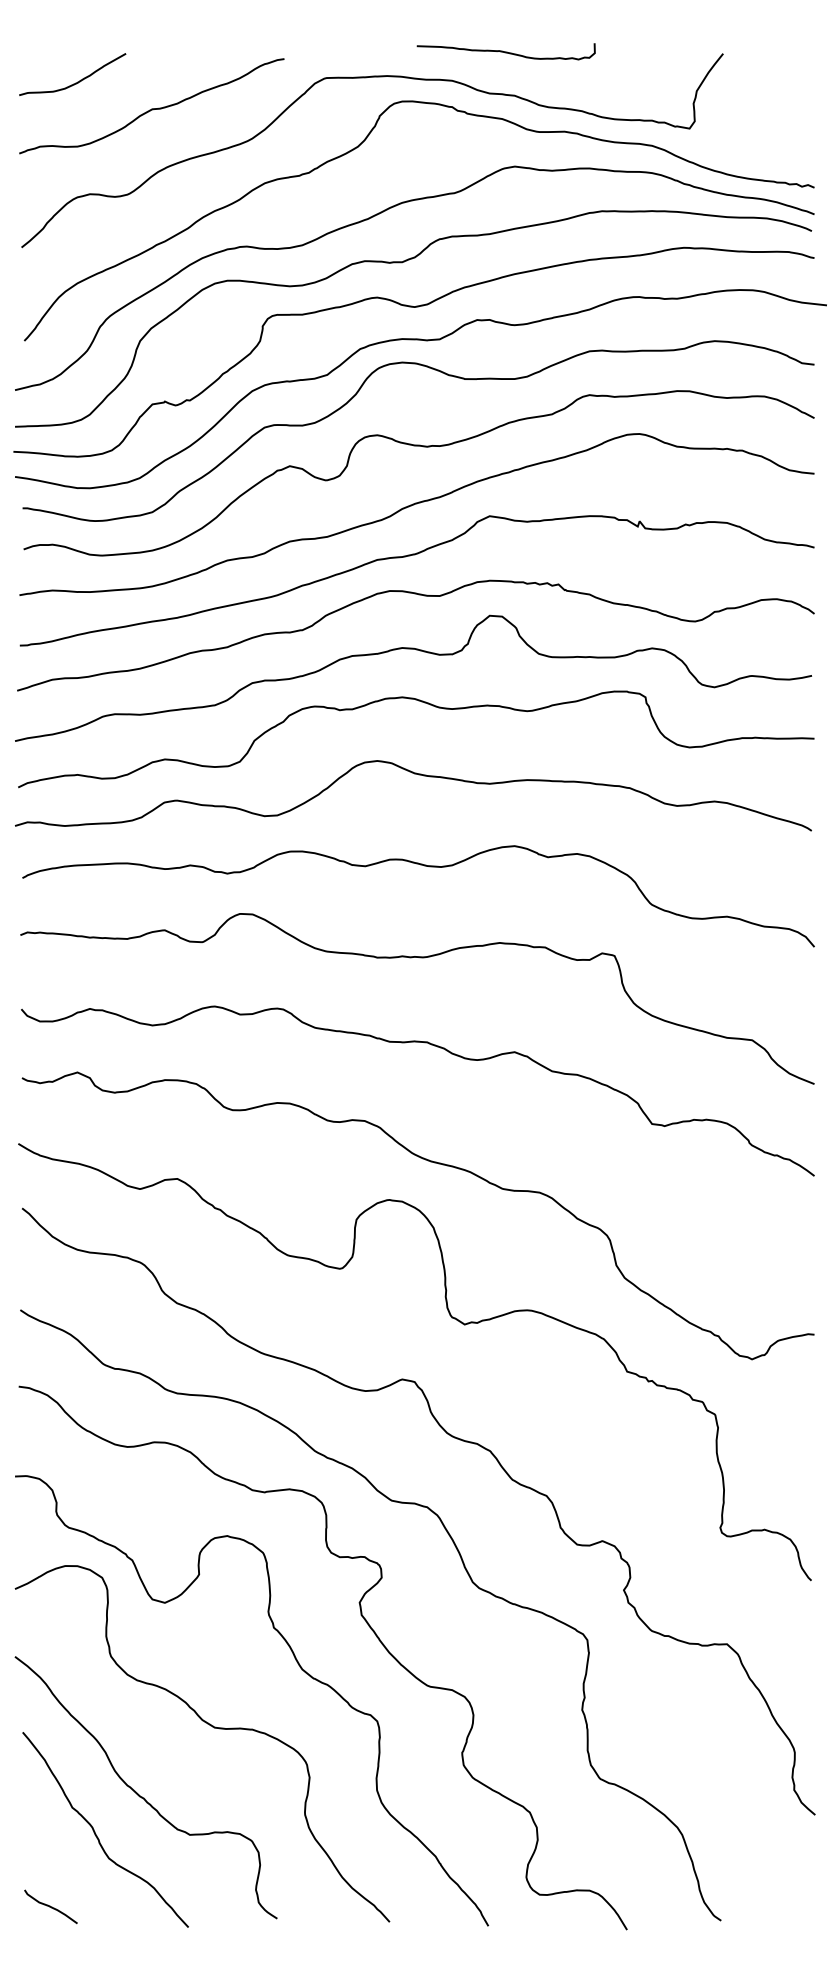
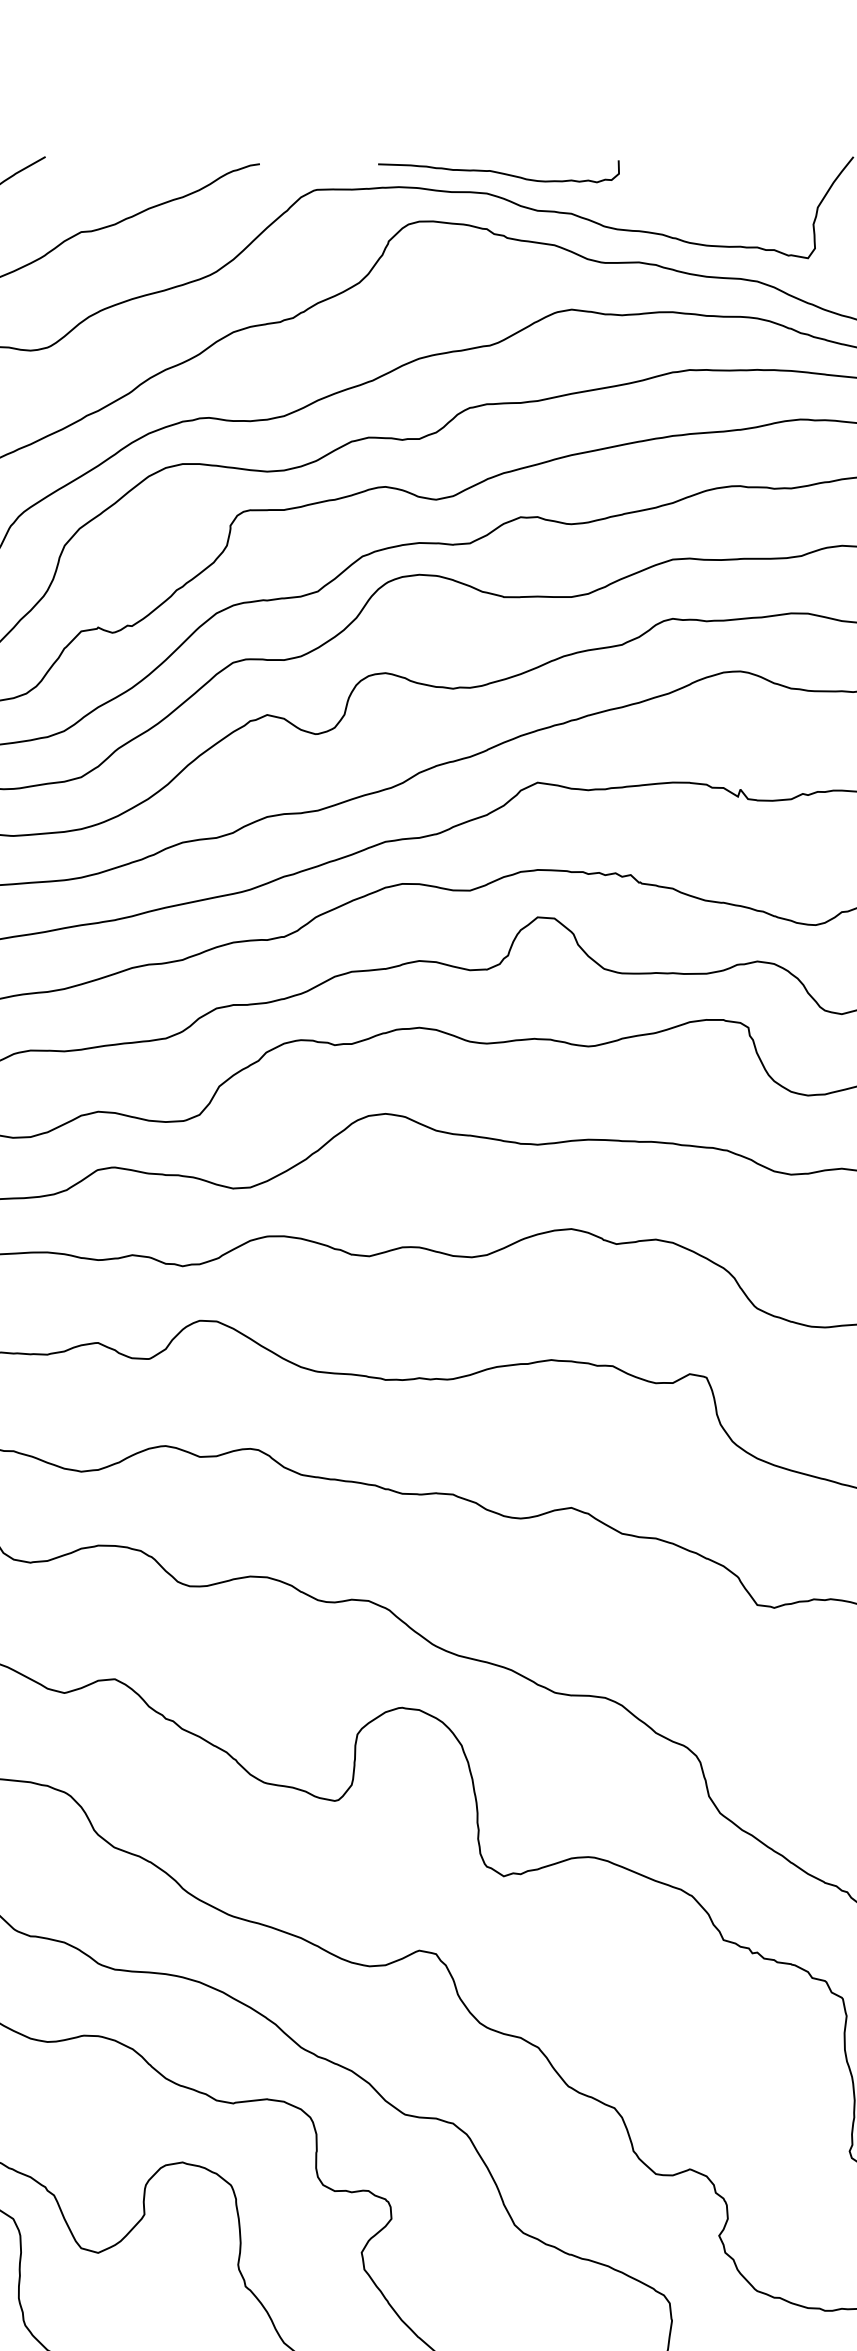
curve: (505, 51) -> (498, 171), moved

